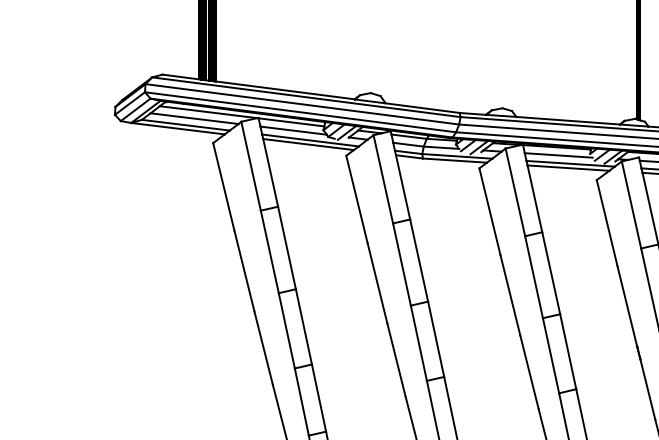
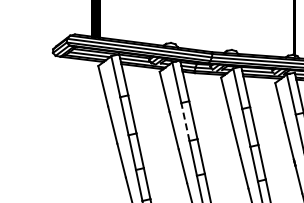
line: (402, 263) -> (185, 121), solid -> dashed

